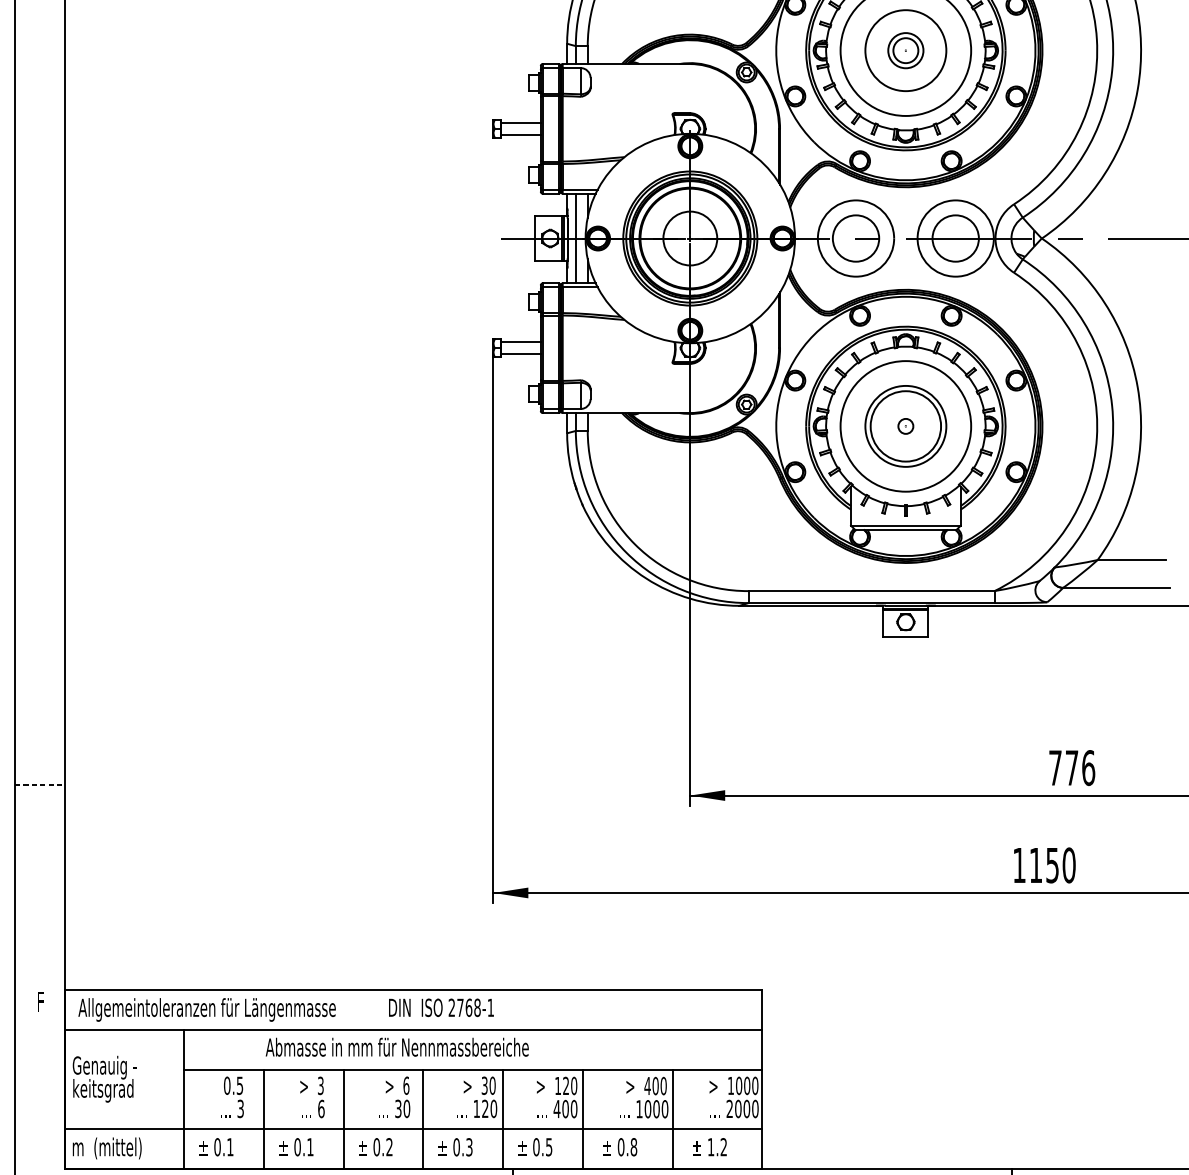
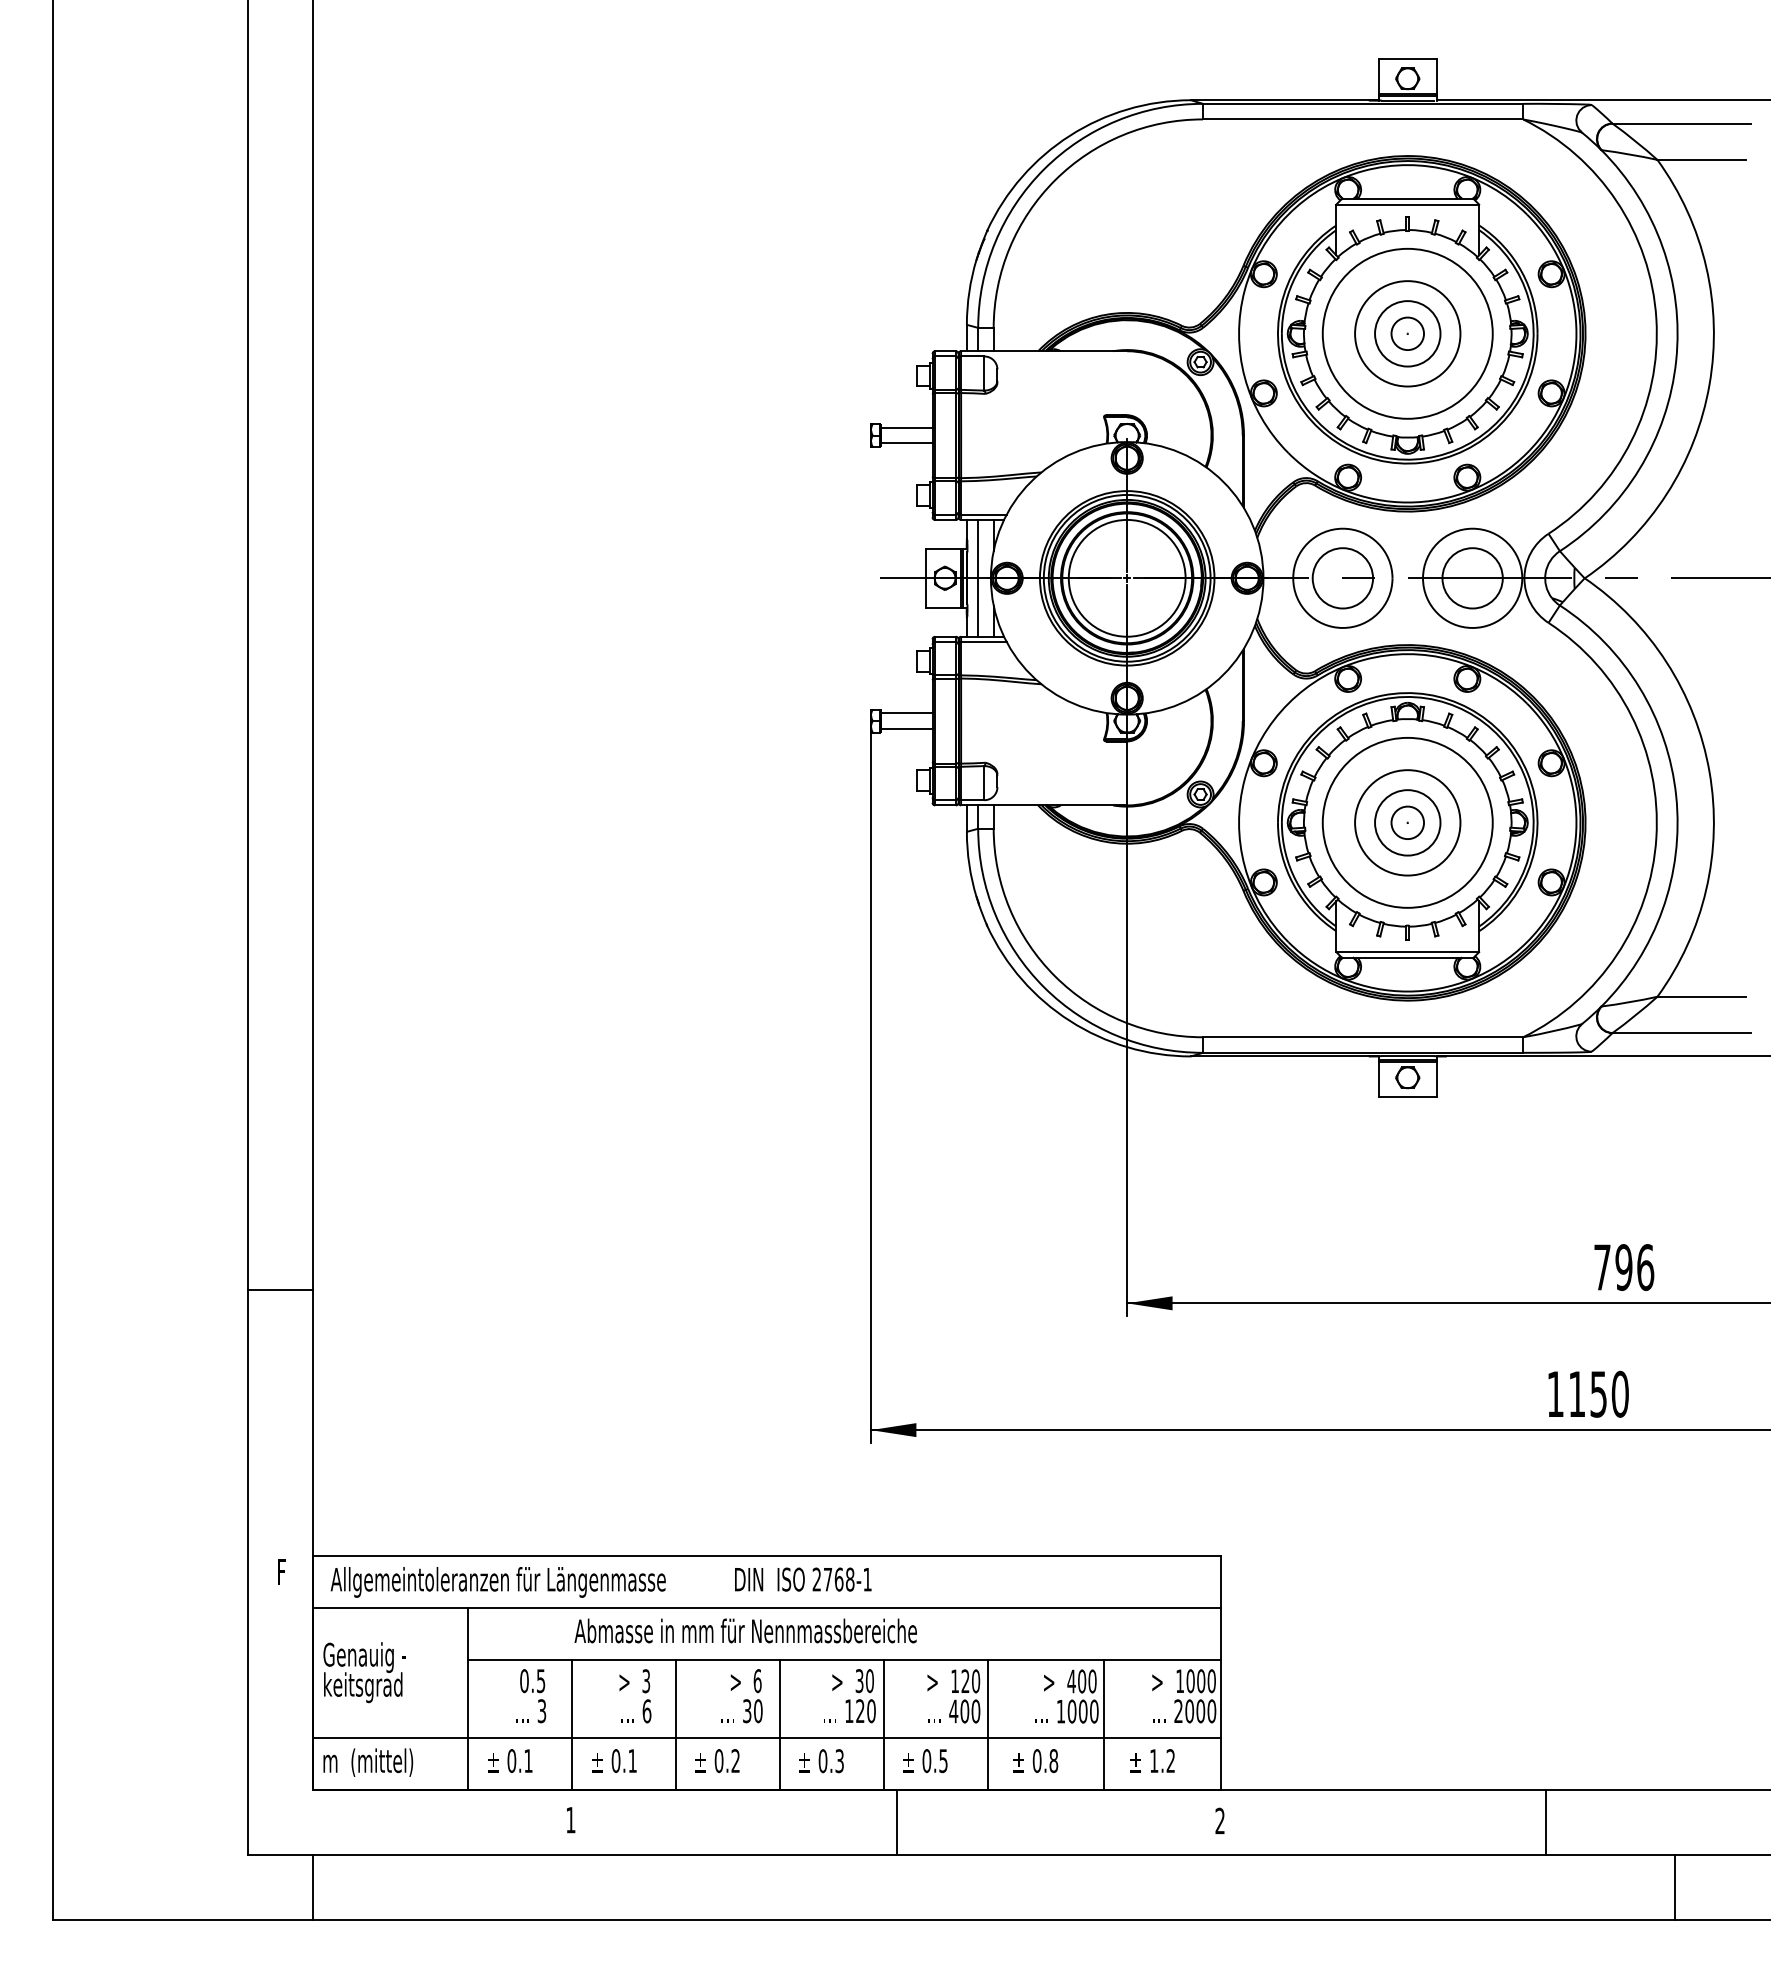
circle: (905, 50) -> (1407, 333), size x1.43
circle: (689, 237) -> (1126, 577), size x1.67
circle: (905, 426) -> (1407, 822), size x0.71
circle: (905, 426) -> (1407, 822), size x1.67
text: (1071, 768) -> (1623, 1267), 776 -> 796
line: (39, 785) -> (280, 1290), dashed -> solid

